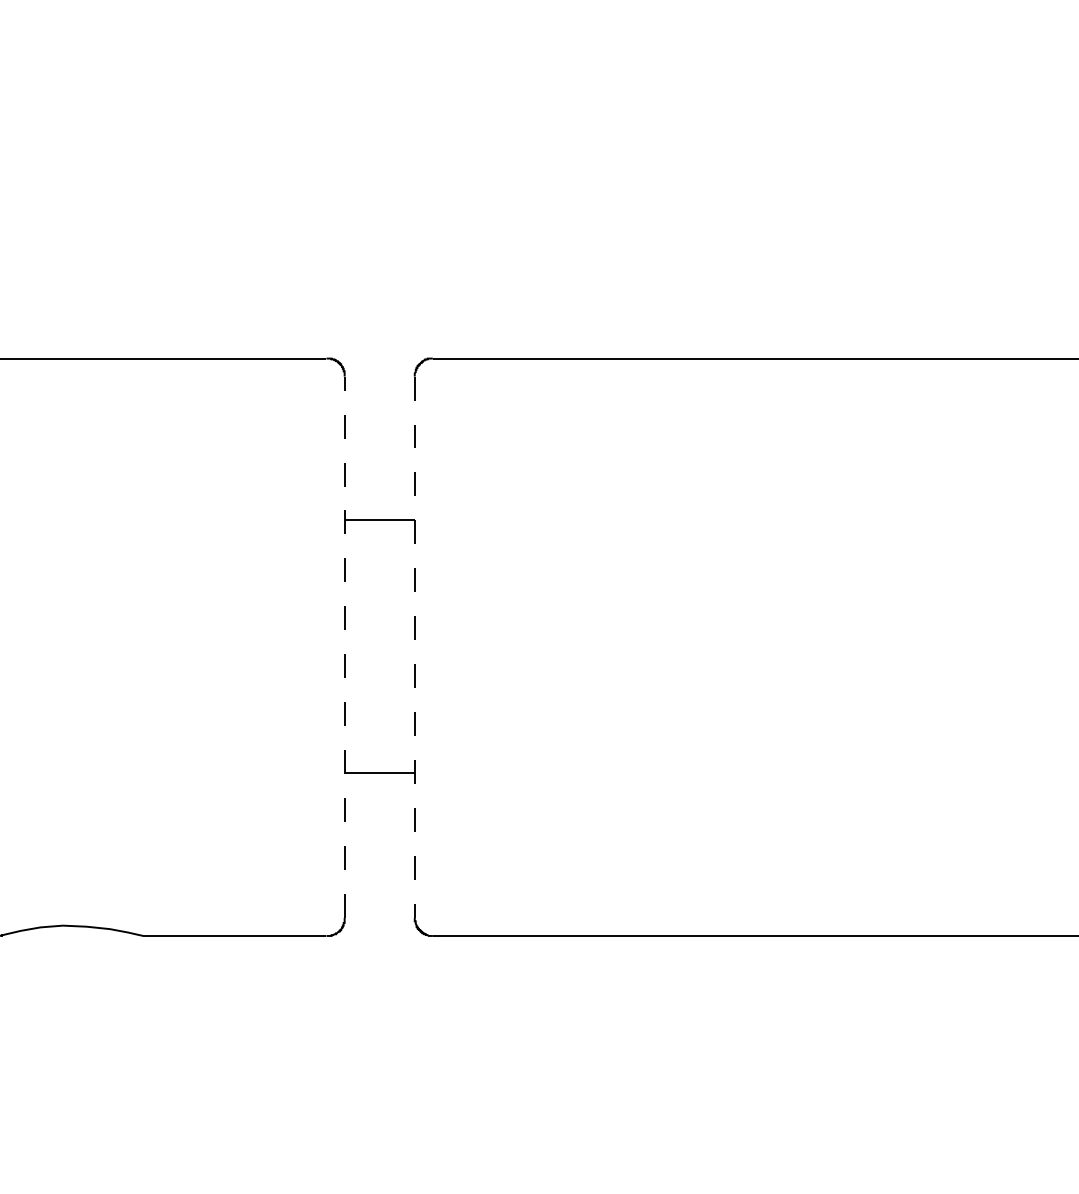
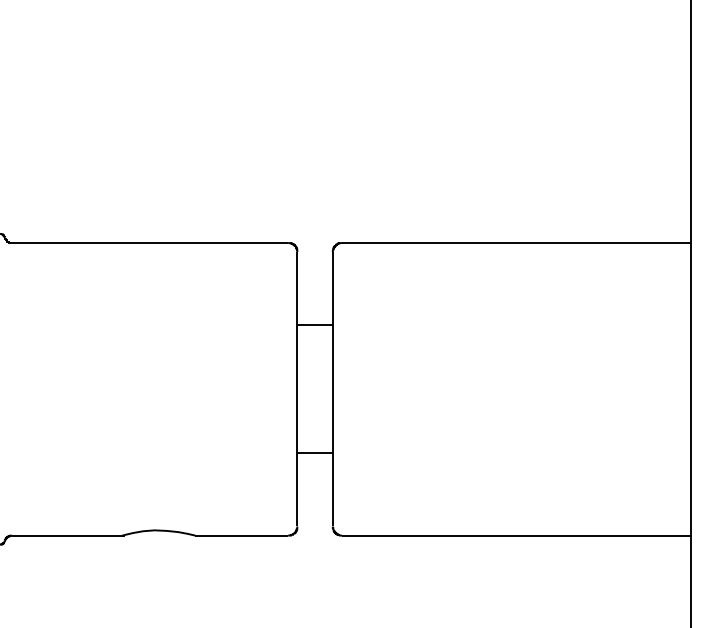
line: (345, 645) -> (297, 388), dashed -> solid
line: (414, 647) -> (332, 389), dashed -> solid

